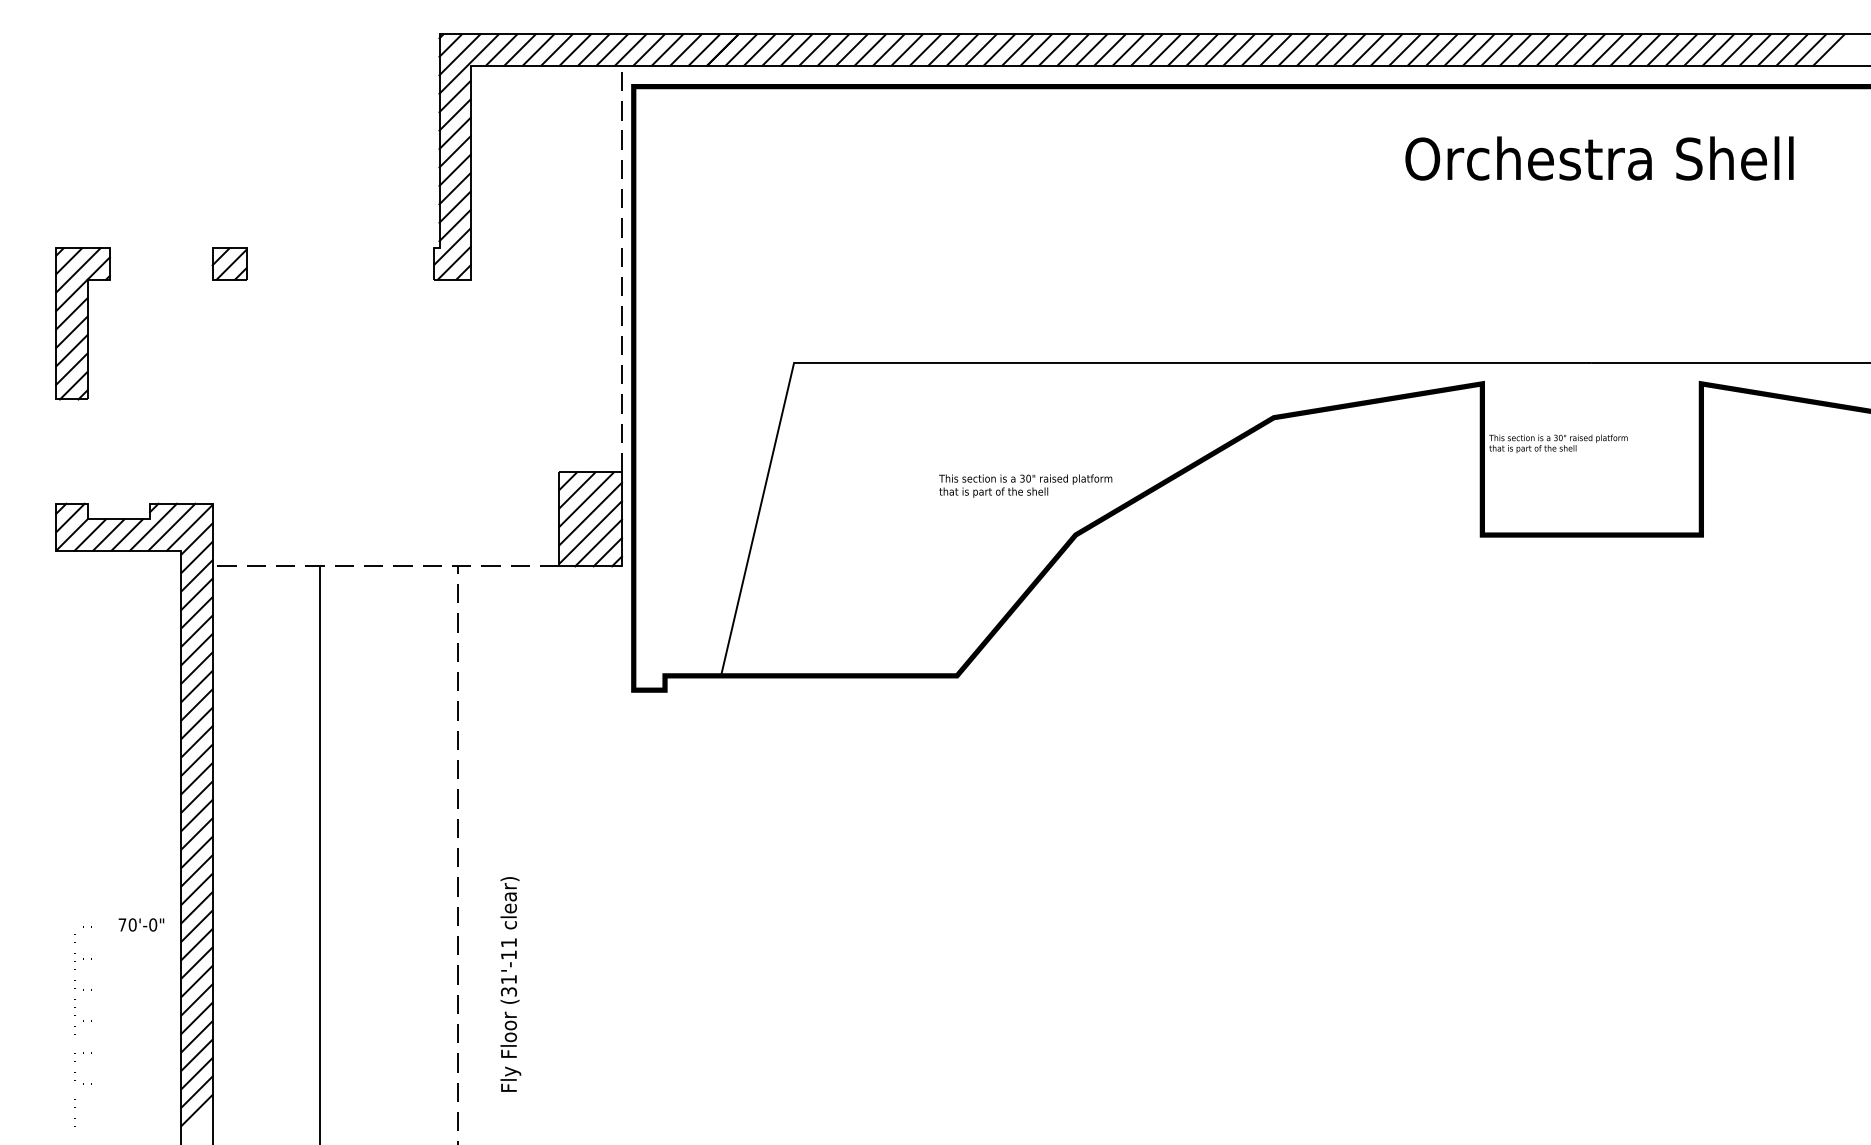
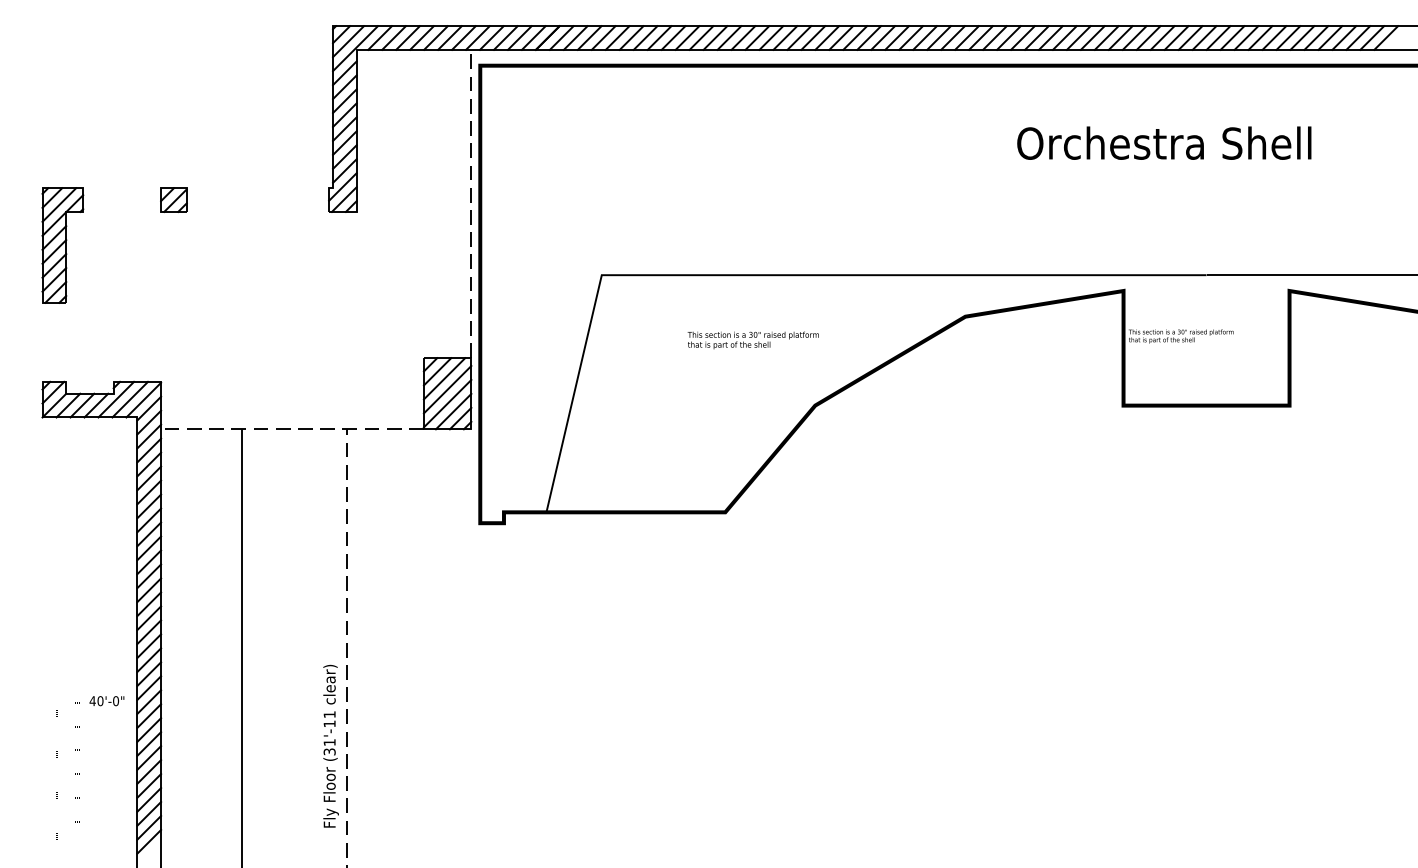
text: (1599, 157) -> (1164, 142), moved
text: (1024, 486) -> (752, 340), moved
text: (122, 924) -> (92, 700), 70'-0" -> 40'-0"
text: (510, 983) -> (330, 745), moved

